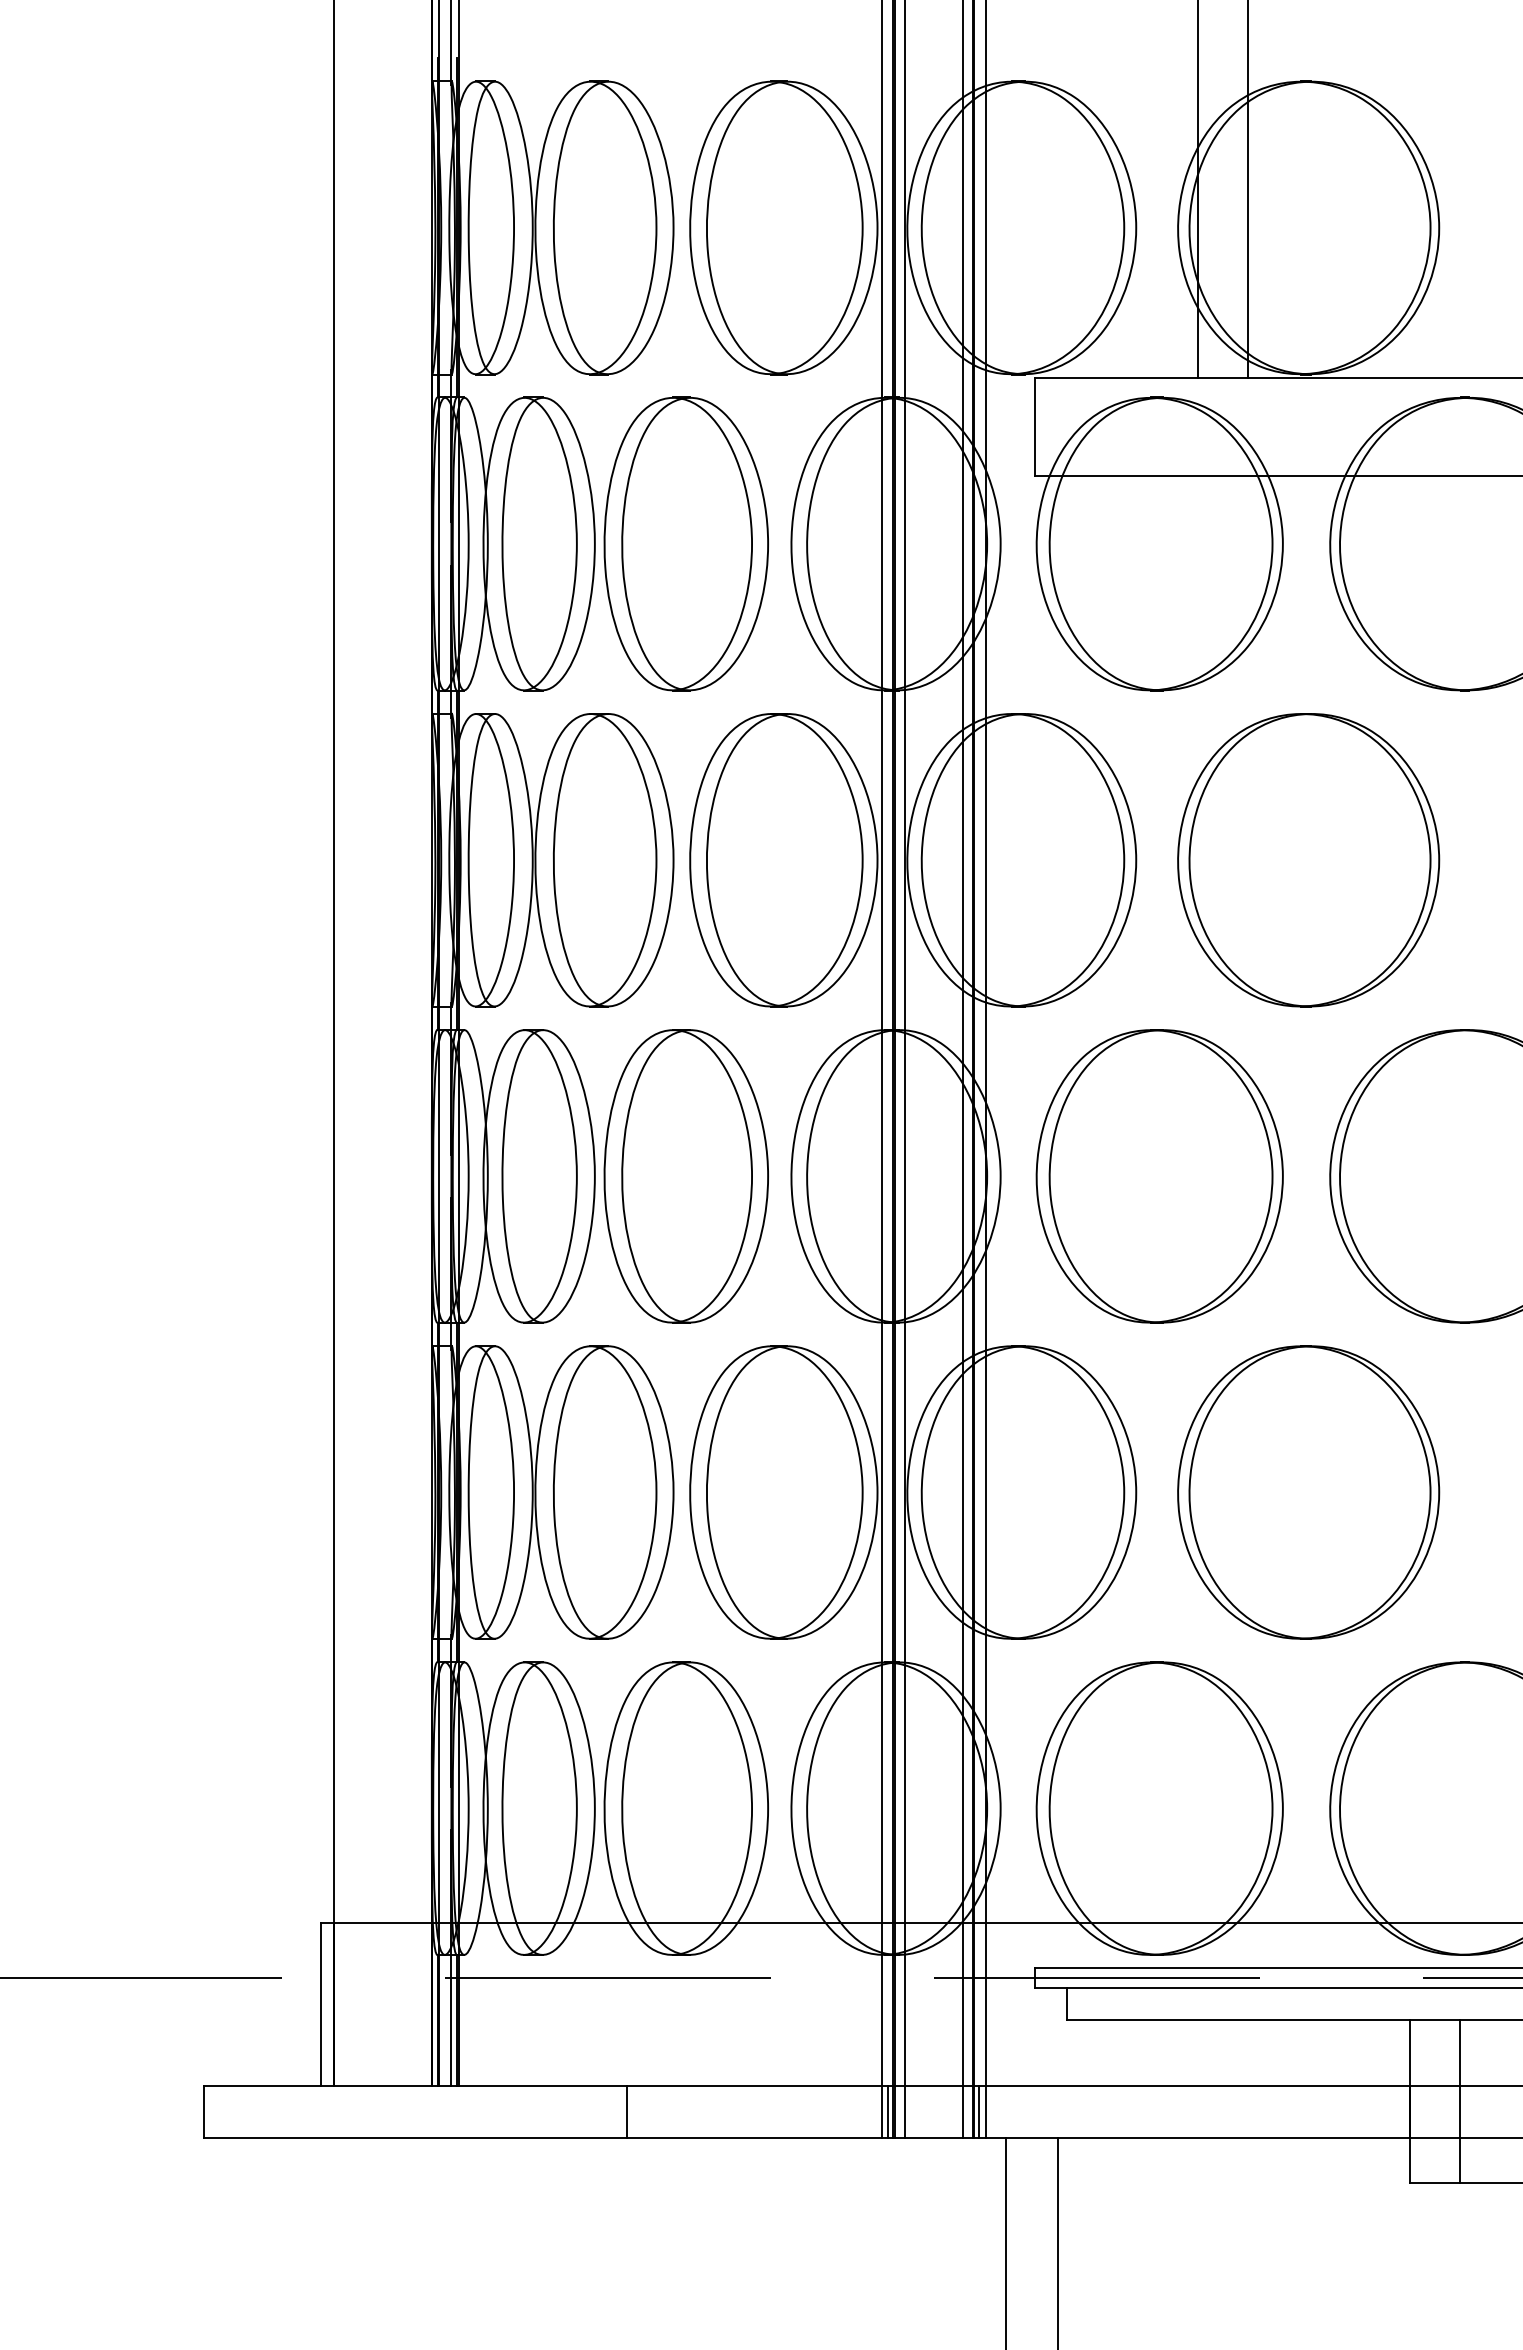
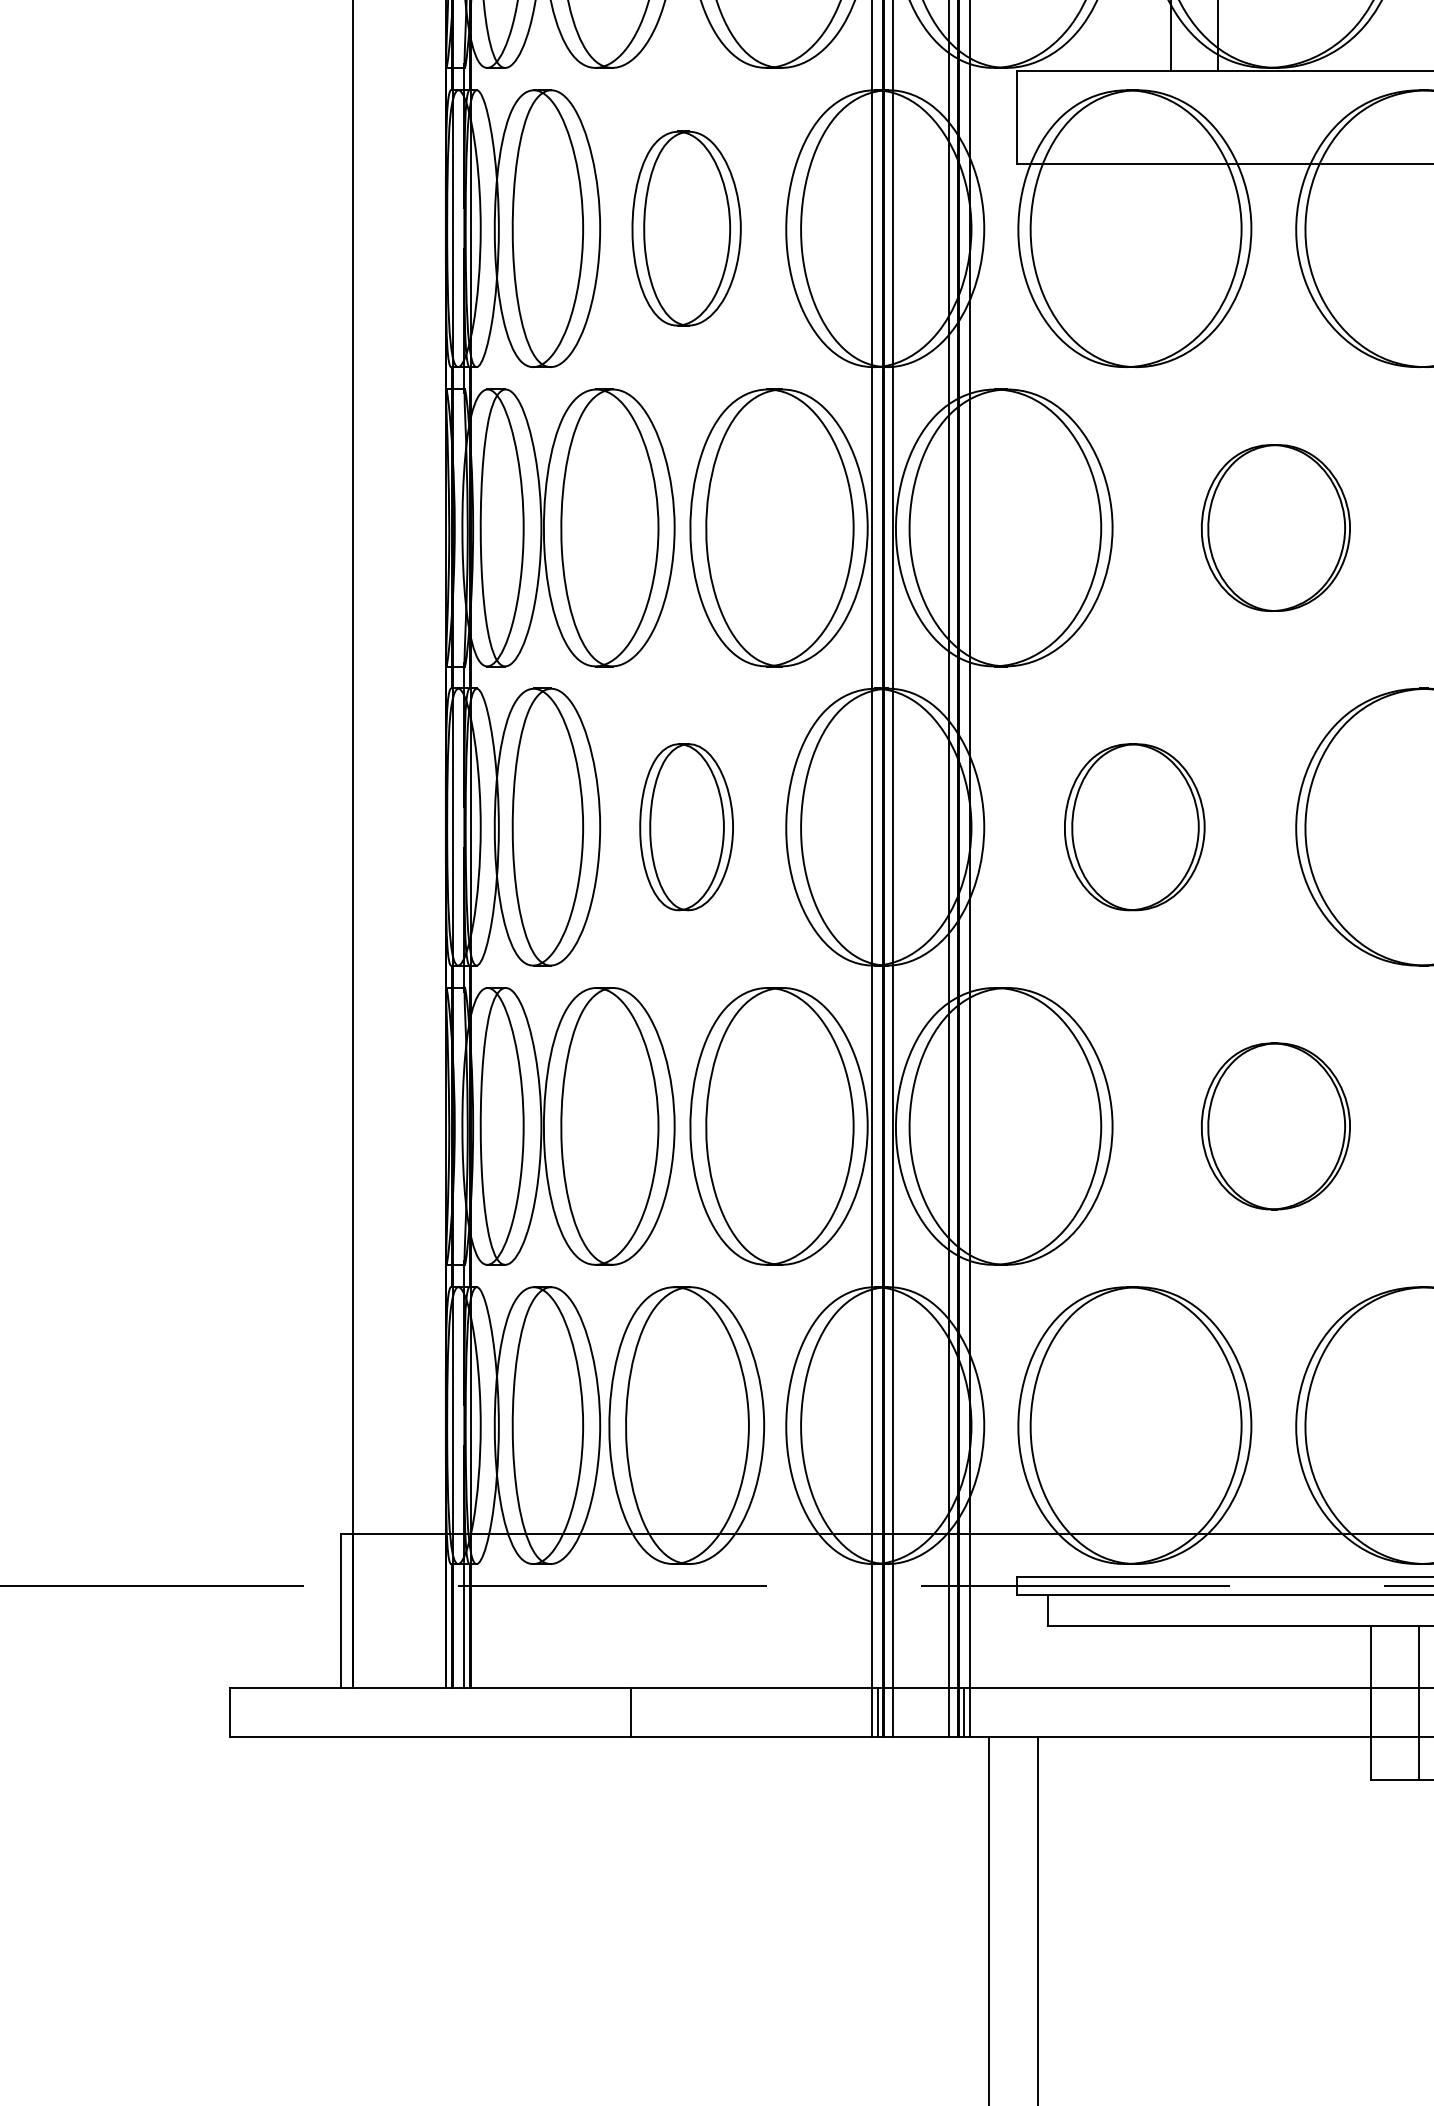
part: (685, 543) -> (685, 228), size x0.7
part: (1308, 860) -> (1275, 528), size x0.6
part: (685, 1176) -> (685, 827), size x0.6
part: (1159, 1176) -> (1134, 827), size x0.6
part: (1308, 1492) -> (1275, 1126), size x0.6

